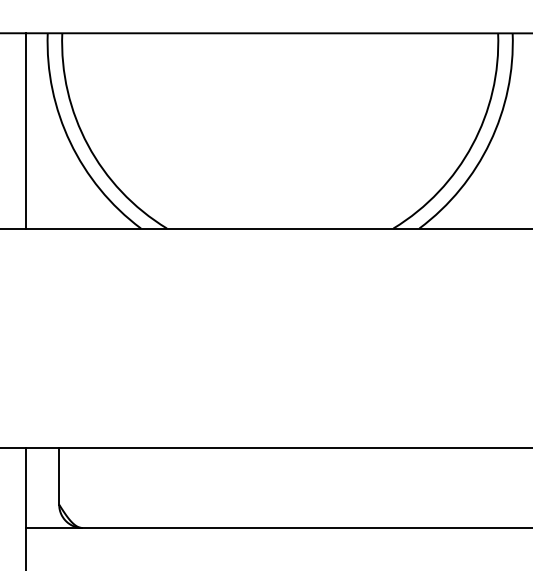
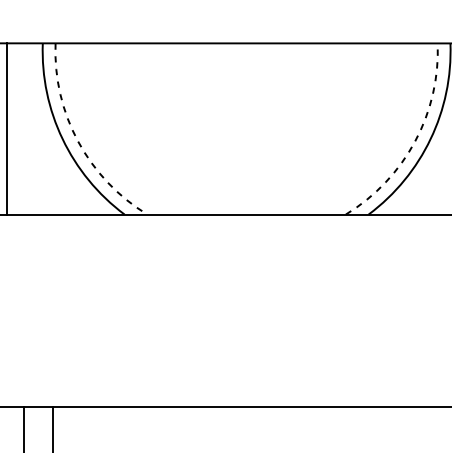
line: (25, 130) -> (6, 128), moved
arc: (88, 145) -> (78, 141), solid -> dashed
arc: (472, 145) -> (415, 141), solid -> dashed

